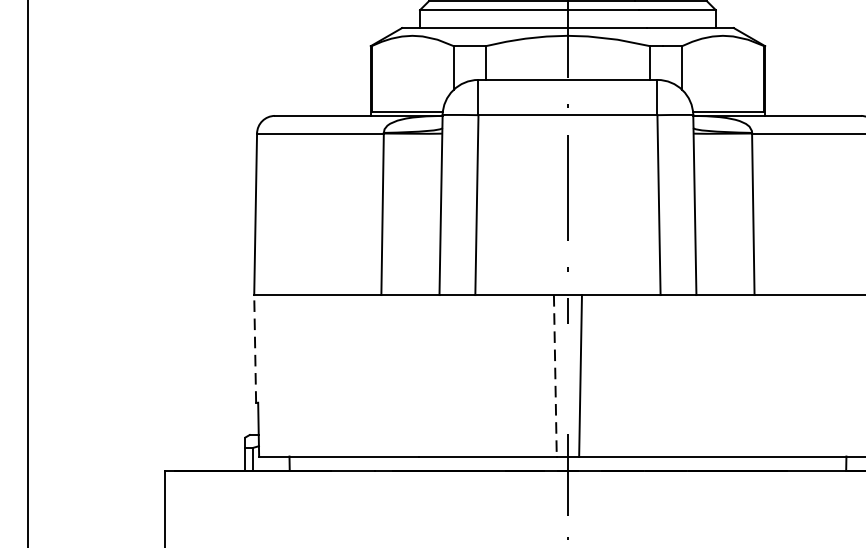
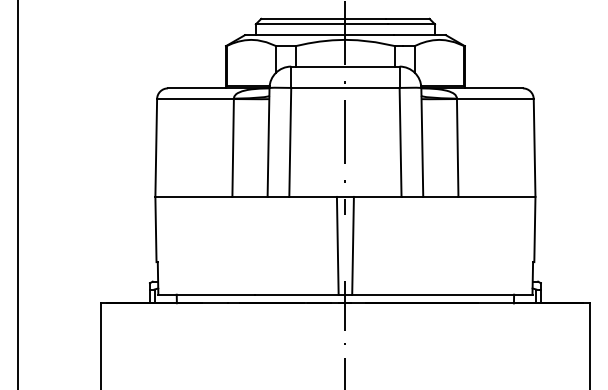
line: (254, 348) -> (155, 229), dashed -> solid
line: (554, 375) -> (337, 245), dashed -> solid

